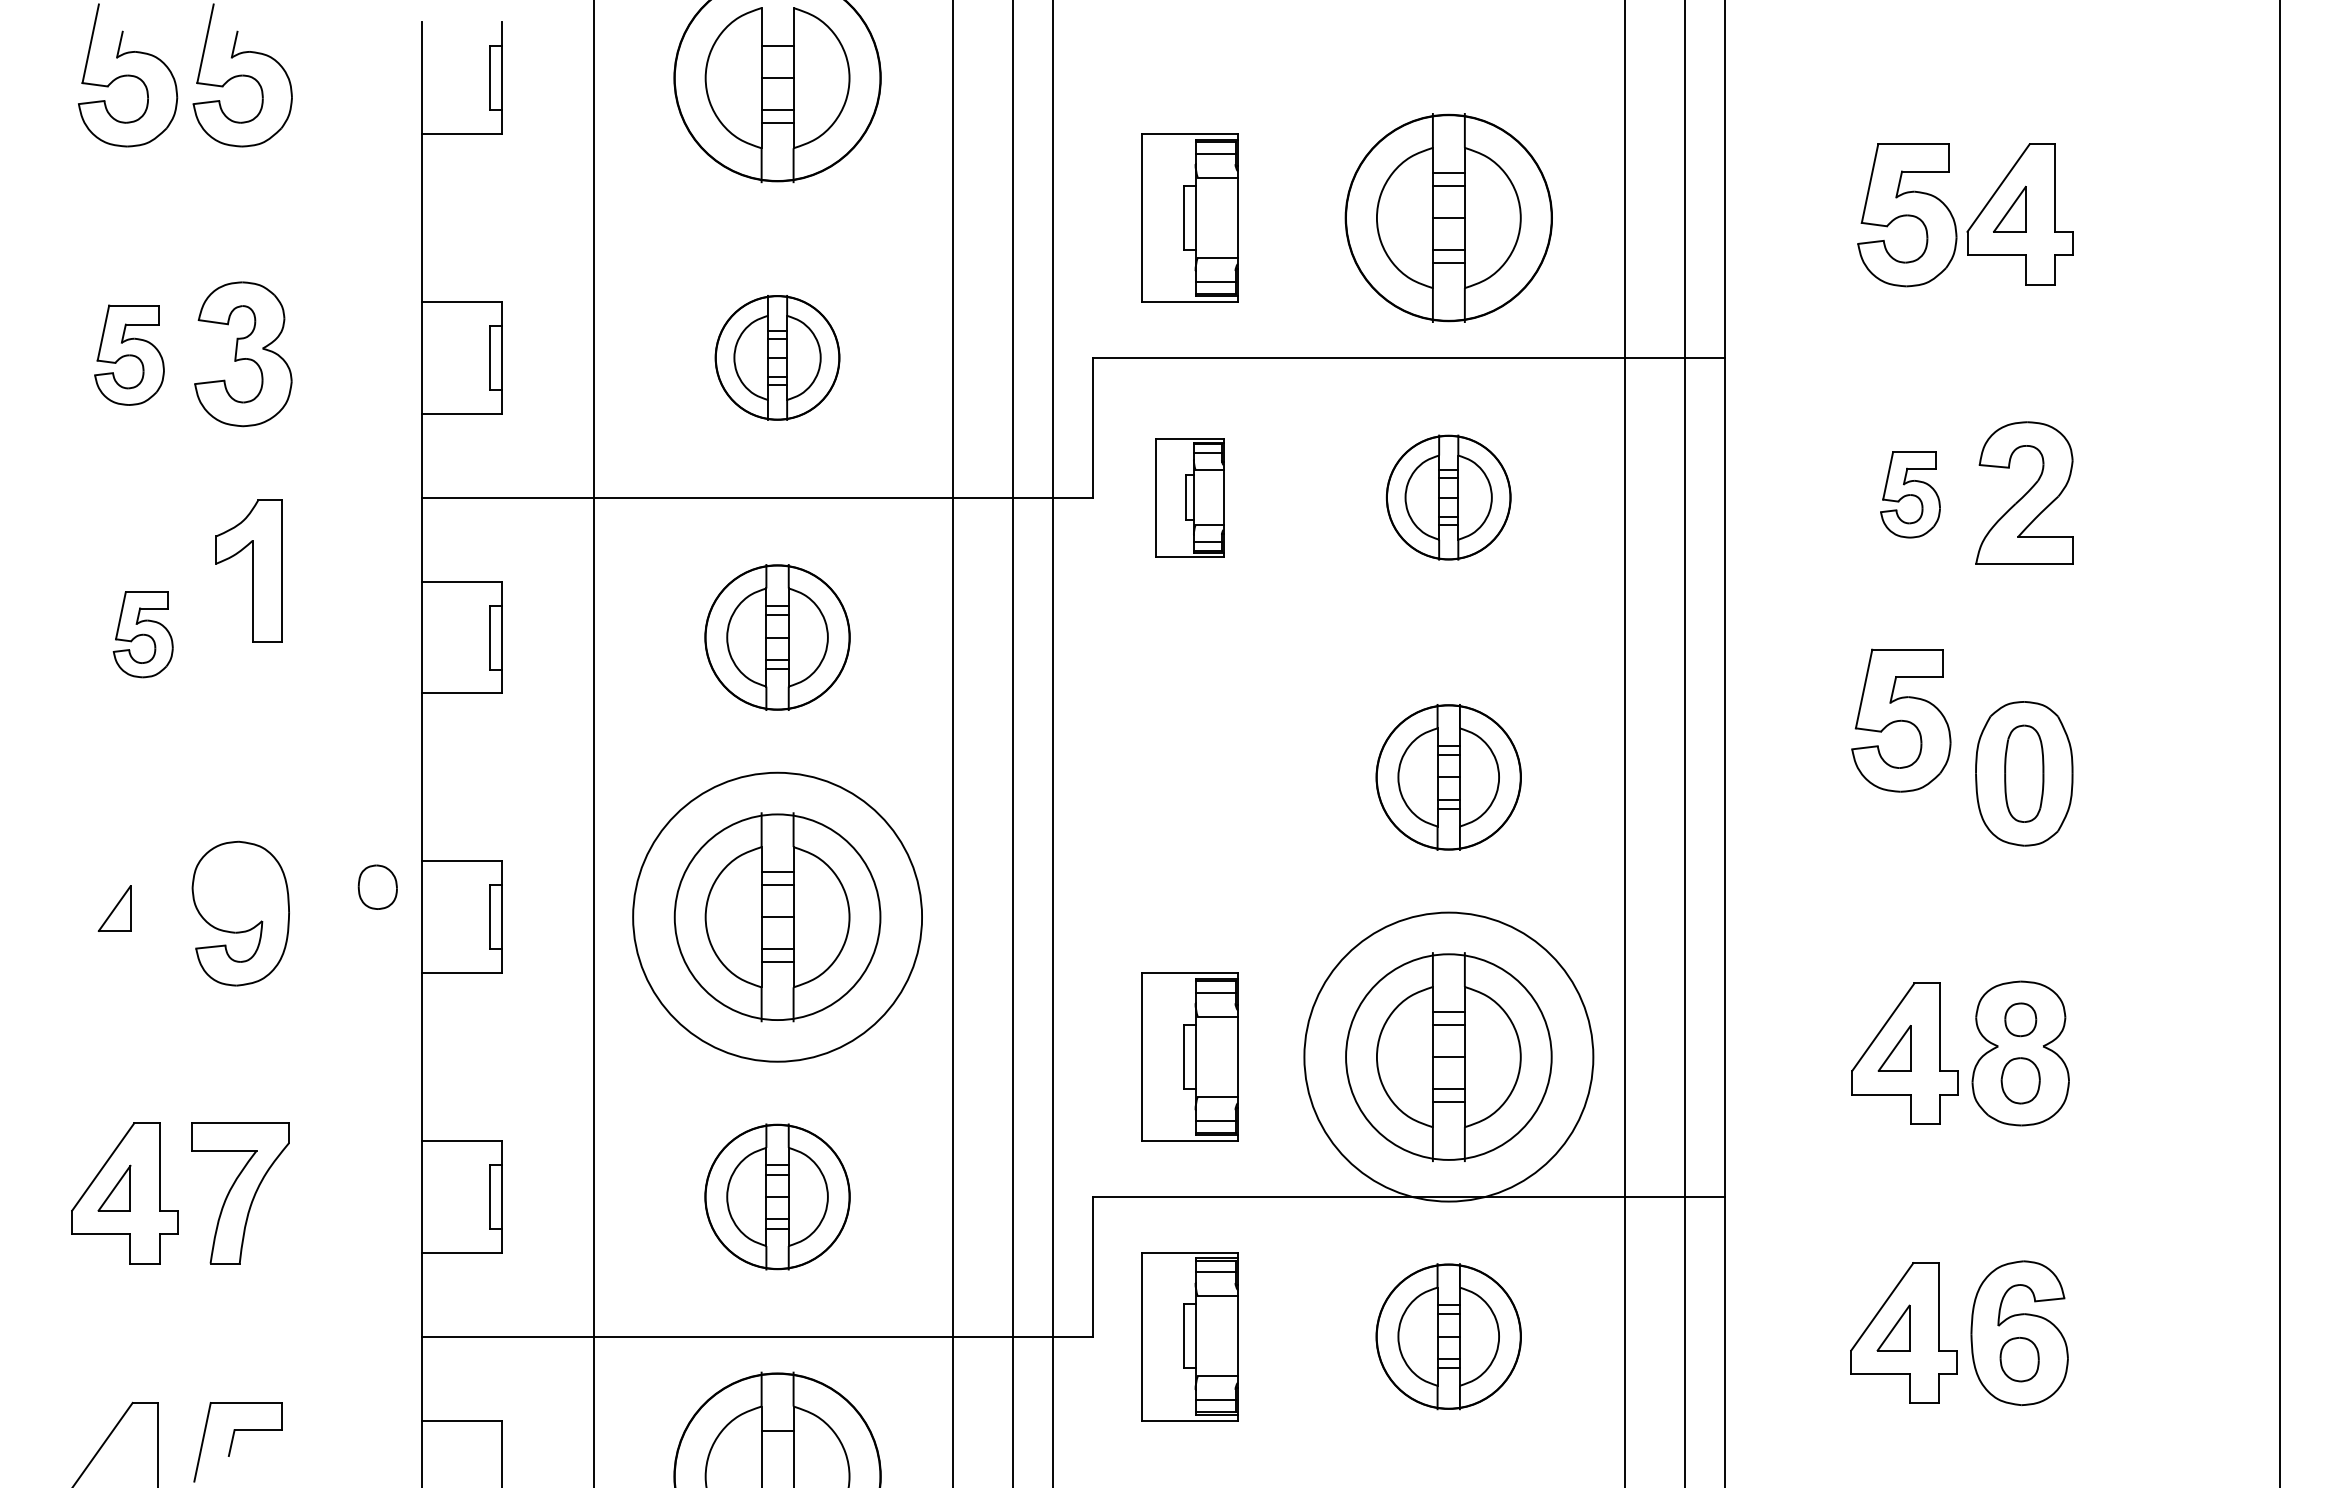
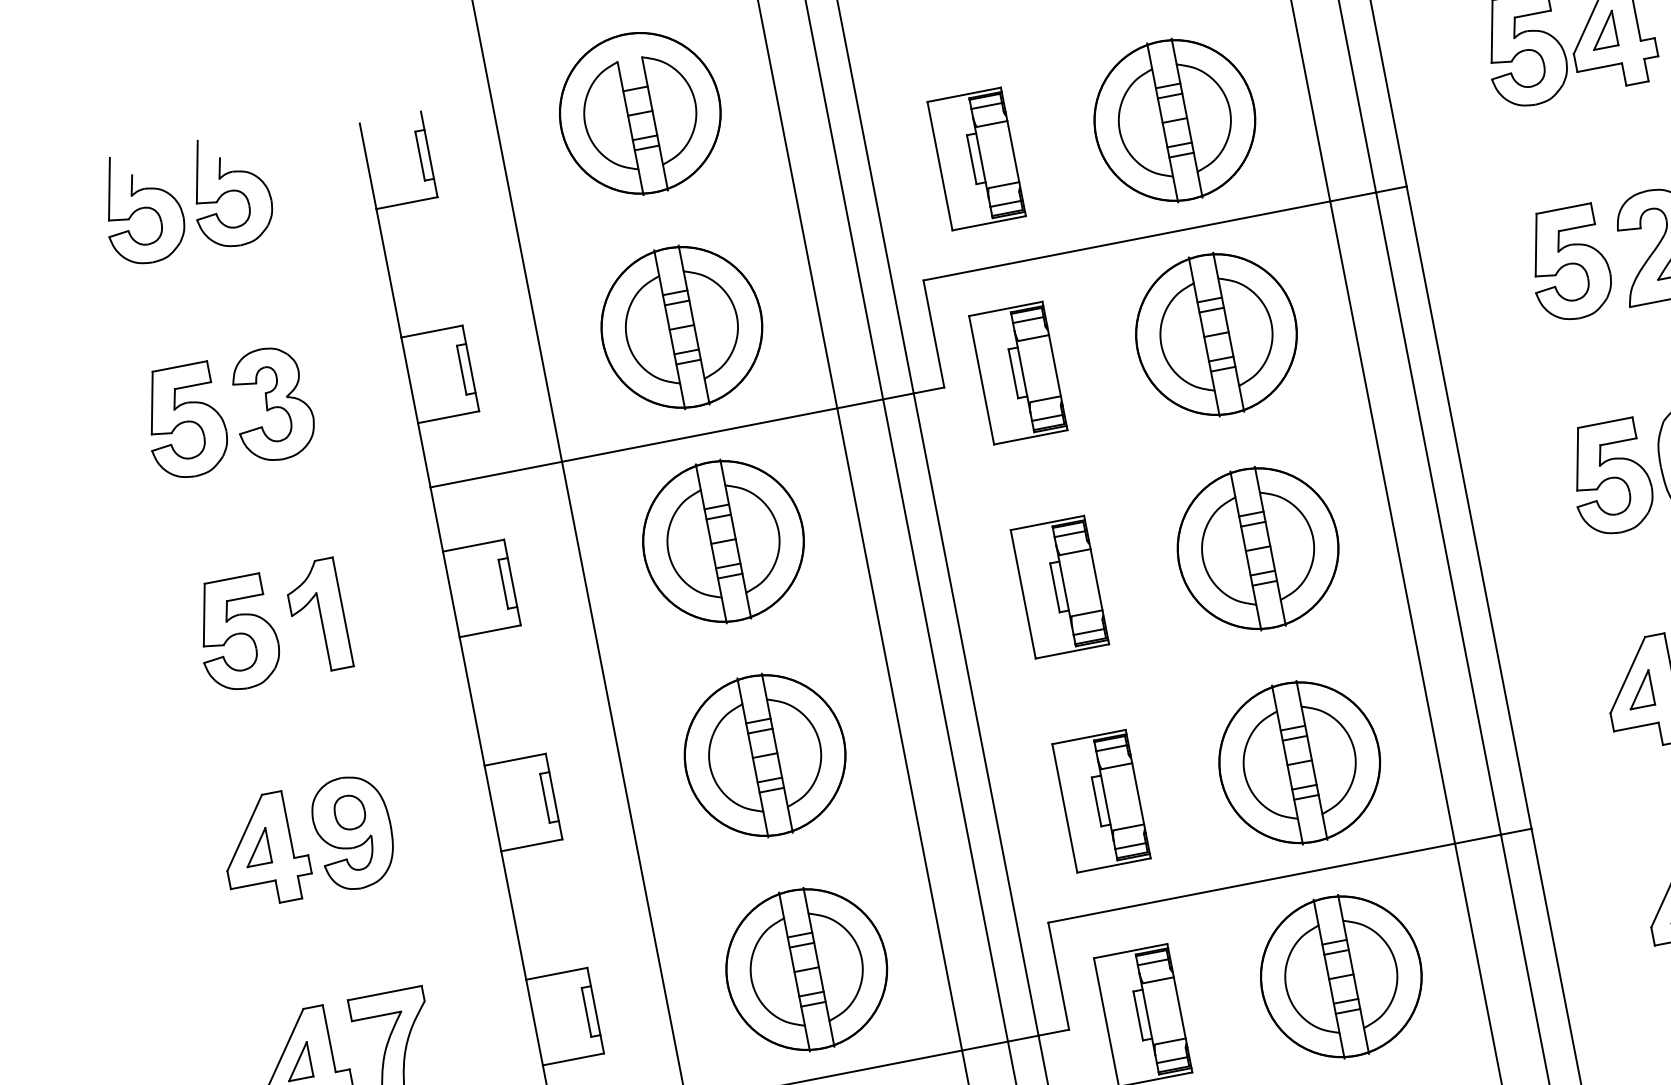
part: (129, 355) -> (185, 422), size x1.43
part: (777, 357) -> (681, 327), size x1.67
part: (1910, 494) -> (1569, 263), size x1.67
part: (1189, 497) -> (1017, 373), size x1.43
part: (1448, 497) -> (1216, 334), size x1.67
part: (248, 570) -> (317, 616), moved
part: (143, 634) -> (237, 633), size x1.67
part: (777, 637) -> (723, 541), size x1.43
part: (1901, 720) -> (1610, 477), moved
part: (1189, 776) -> (1059, 586), added
part: (1448, 777) -> (1257, 548), size x1.43
part: (377, 886) -> (349, 811), moved
part: (124, 913) -> (264, 849), added
circle: (777, 917) -> (765, 755), size x0.71
circle: (1448, 1056) -> (1299, 762), size x0.71
part: (777, 1196) -> (806, 969), size x1.43
part: (1448, 1336) -> (1340, 976), size x1.43

